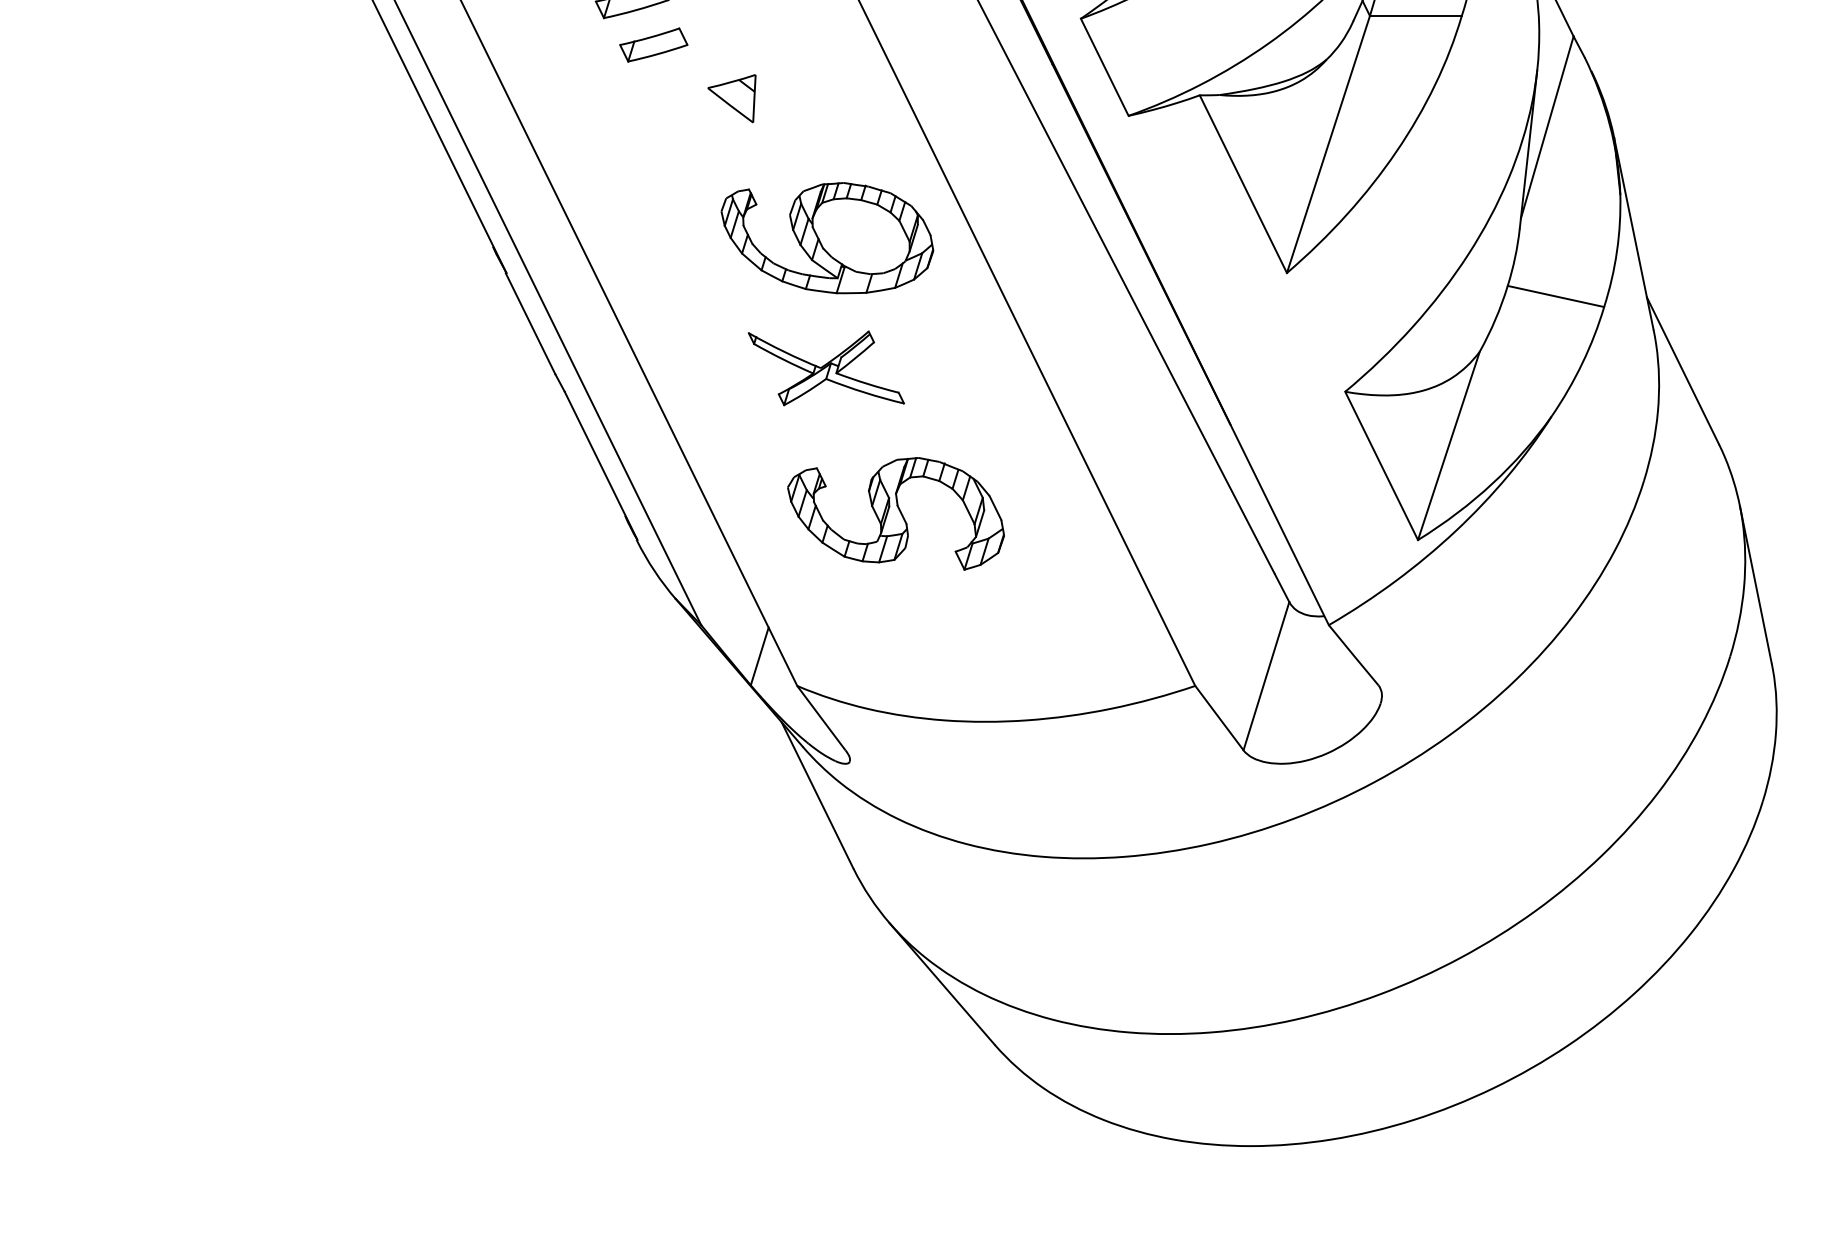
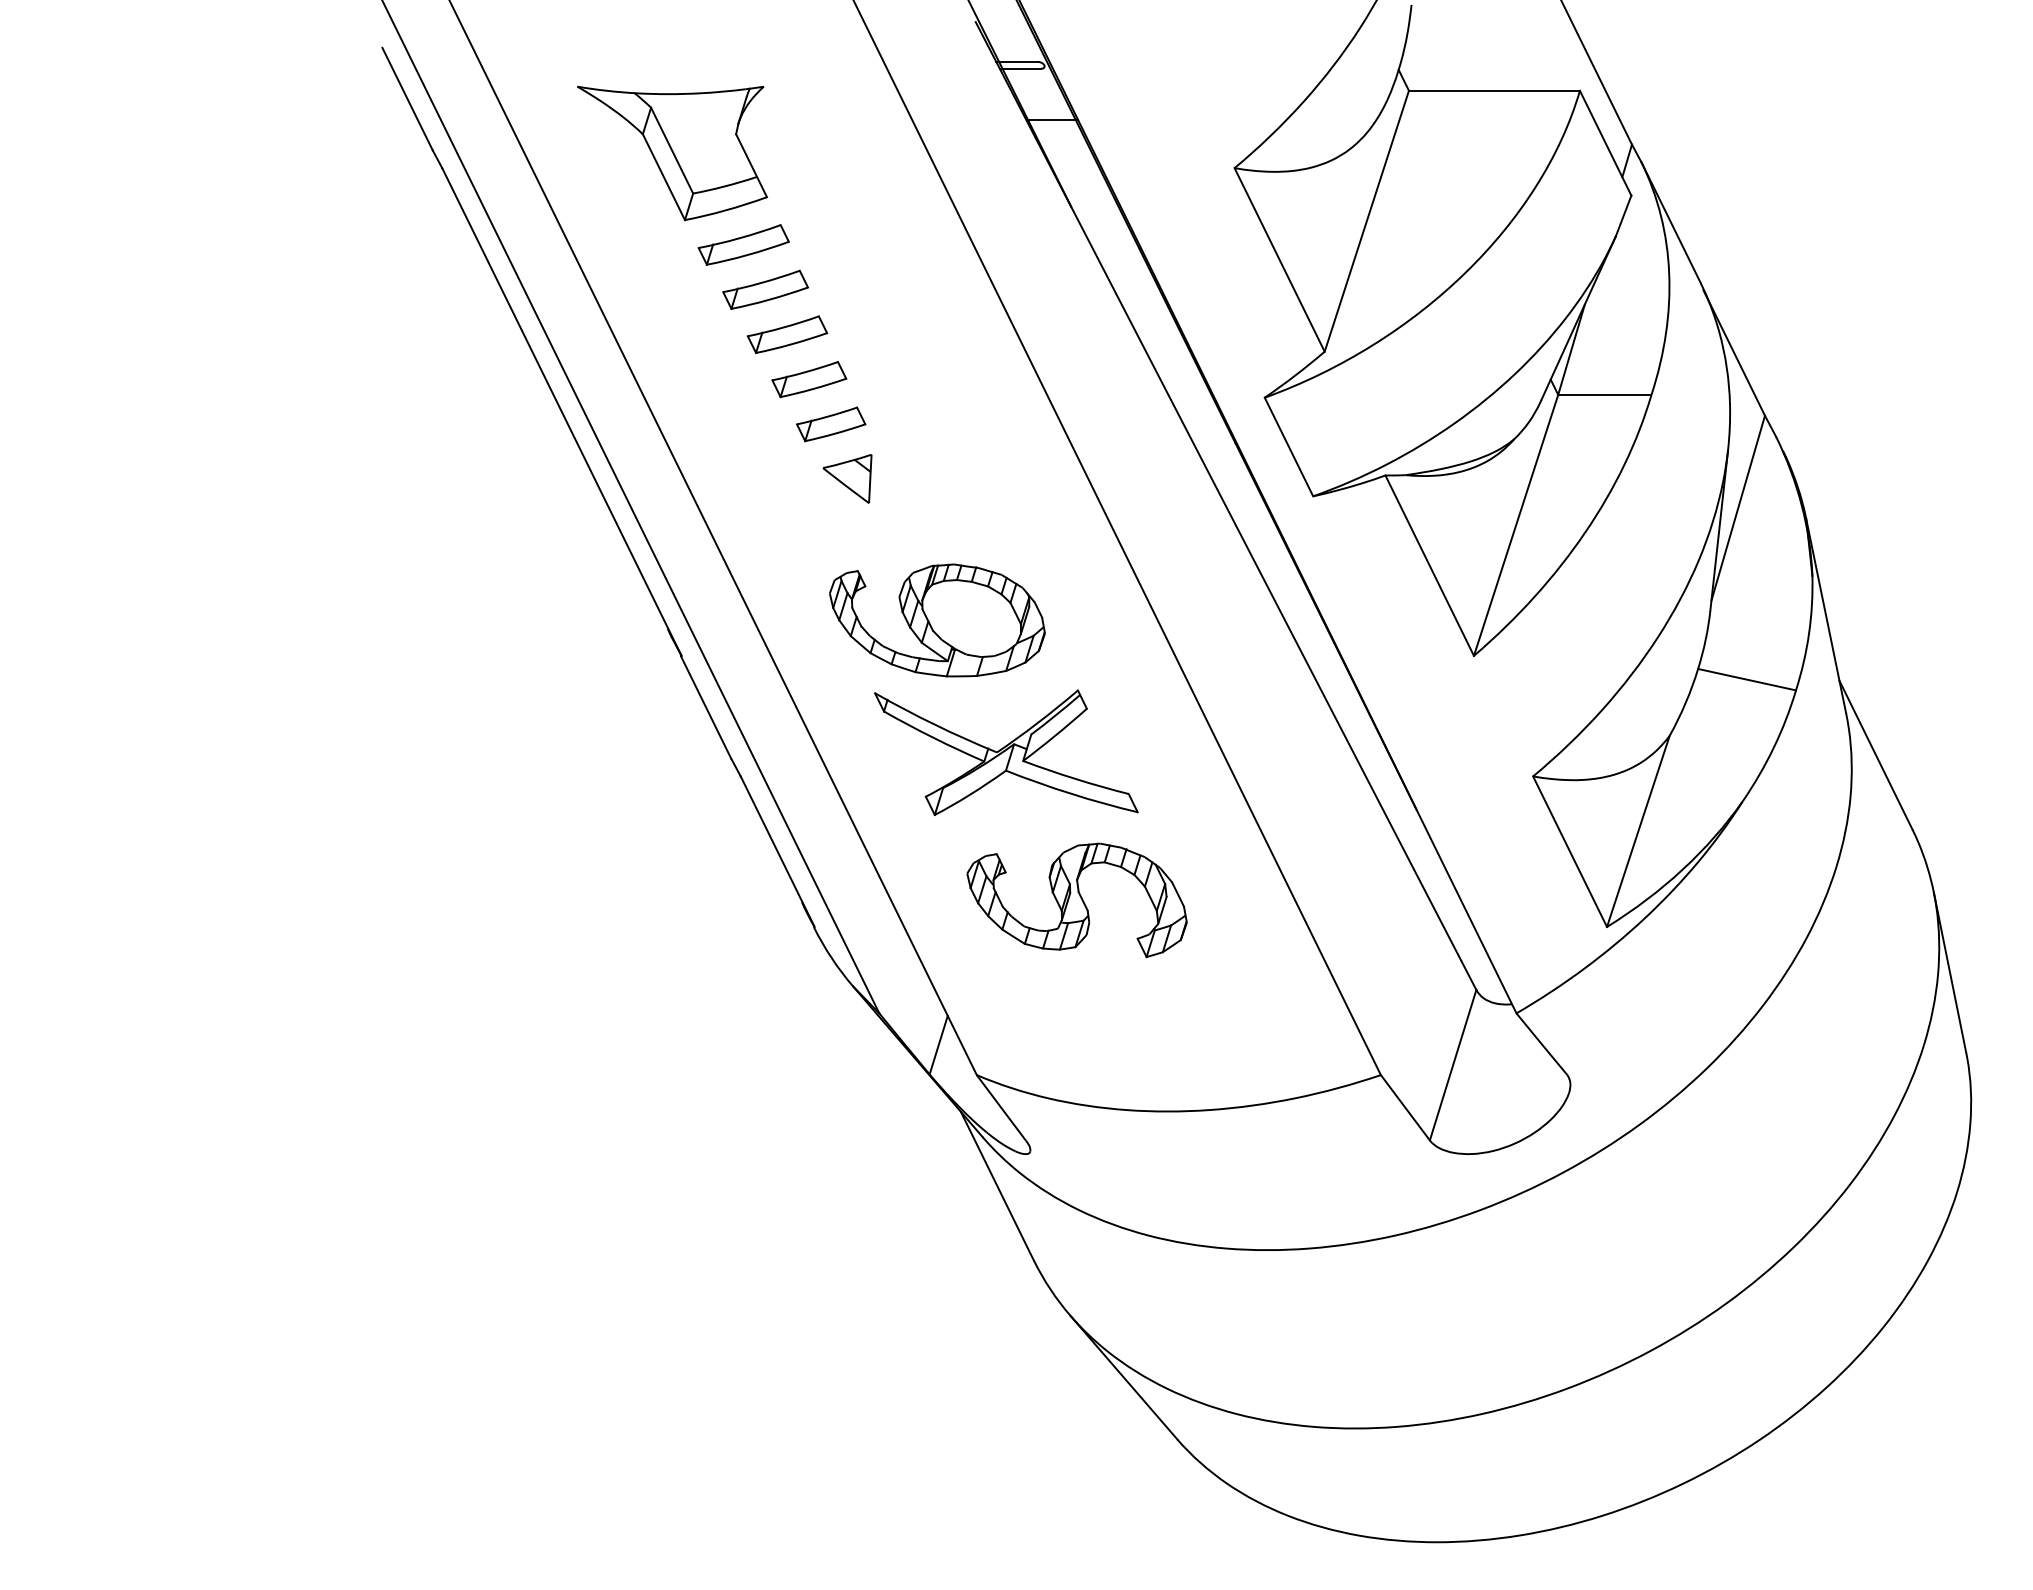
part: (731, 98) -> (847, 478), moved
part: (827, 238) -> (937, 620), moved
part: (826, 368) -> (1006, 752), size x1.67

